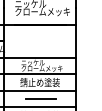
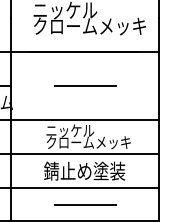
line: (40, 40) -> (85, 85), added

